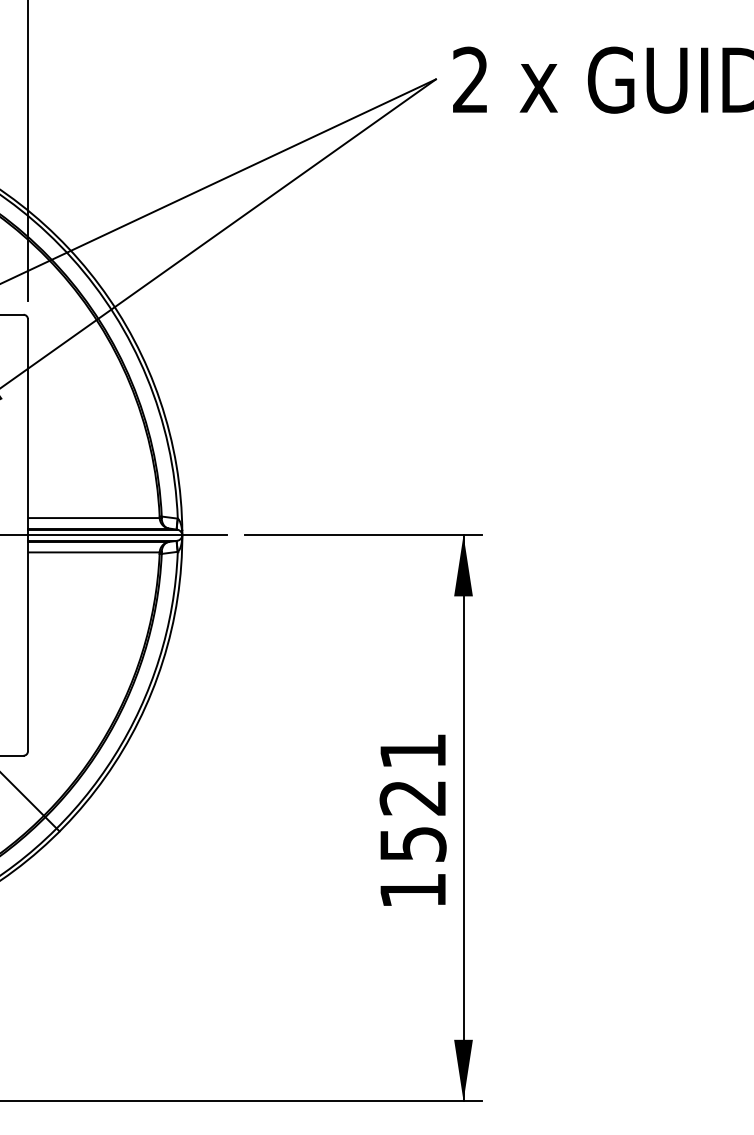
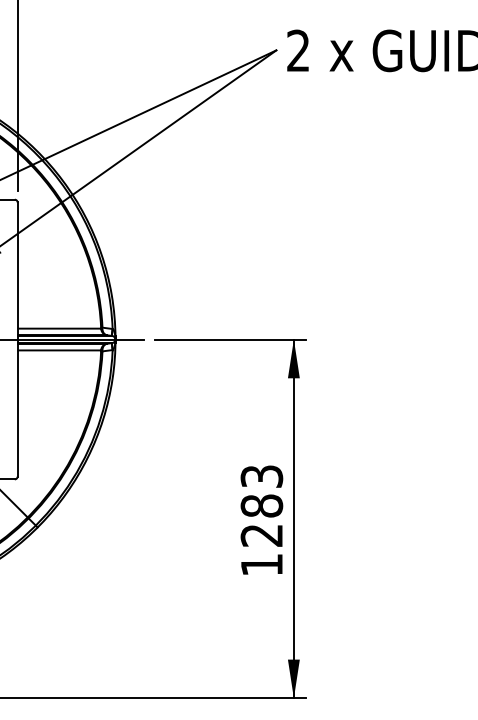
text: (412, 796) -> (261, 505), 1521 -> 1283

